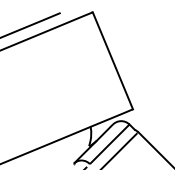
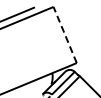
line: (111, 59) -> (64, 34), solid -> dashed

